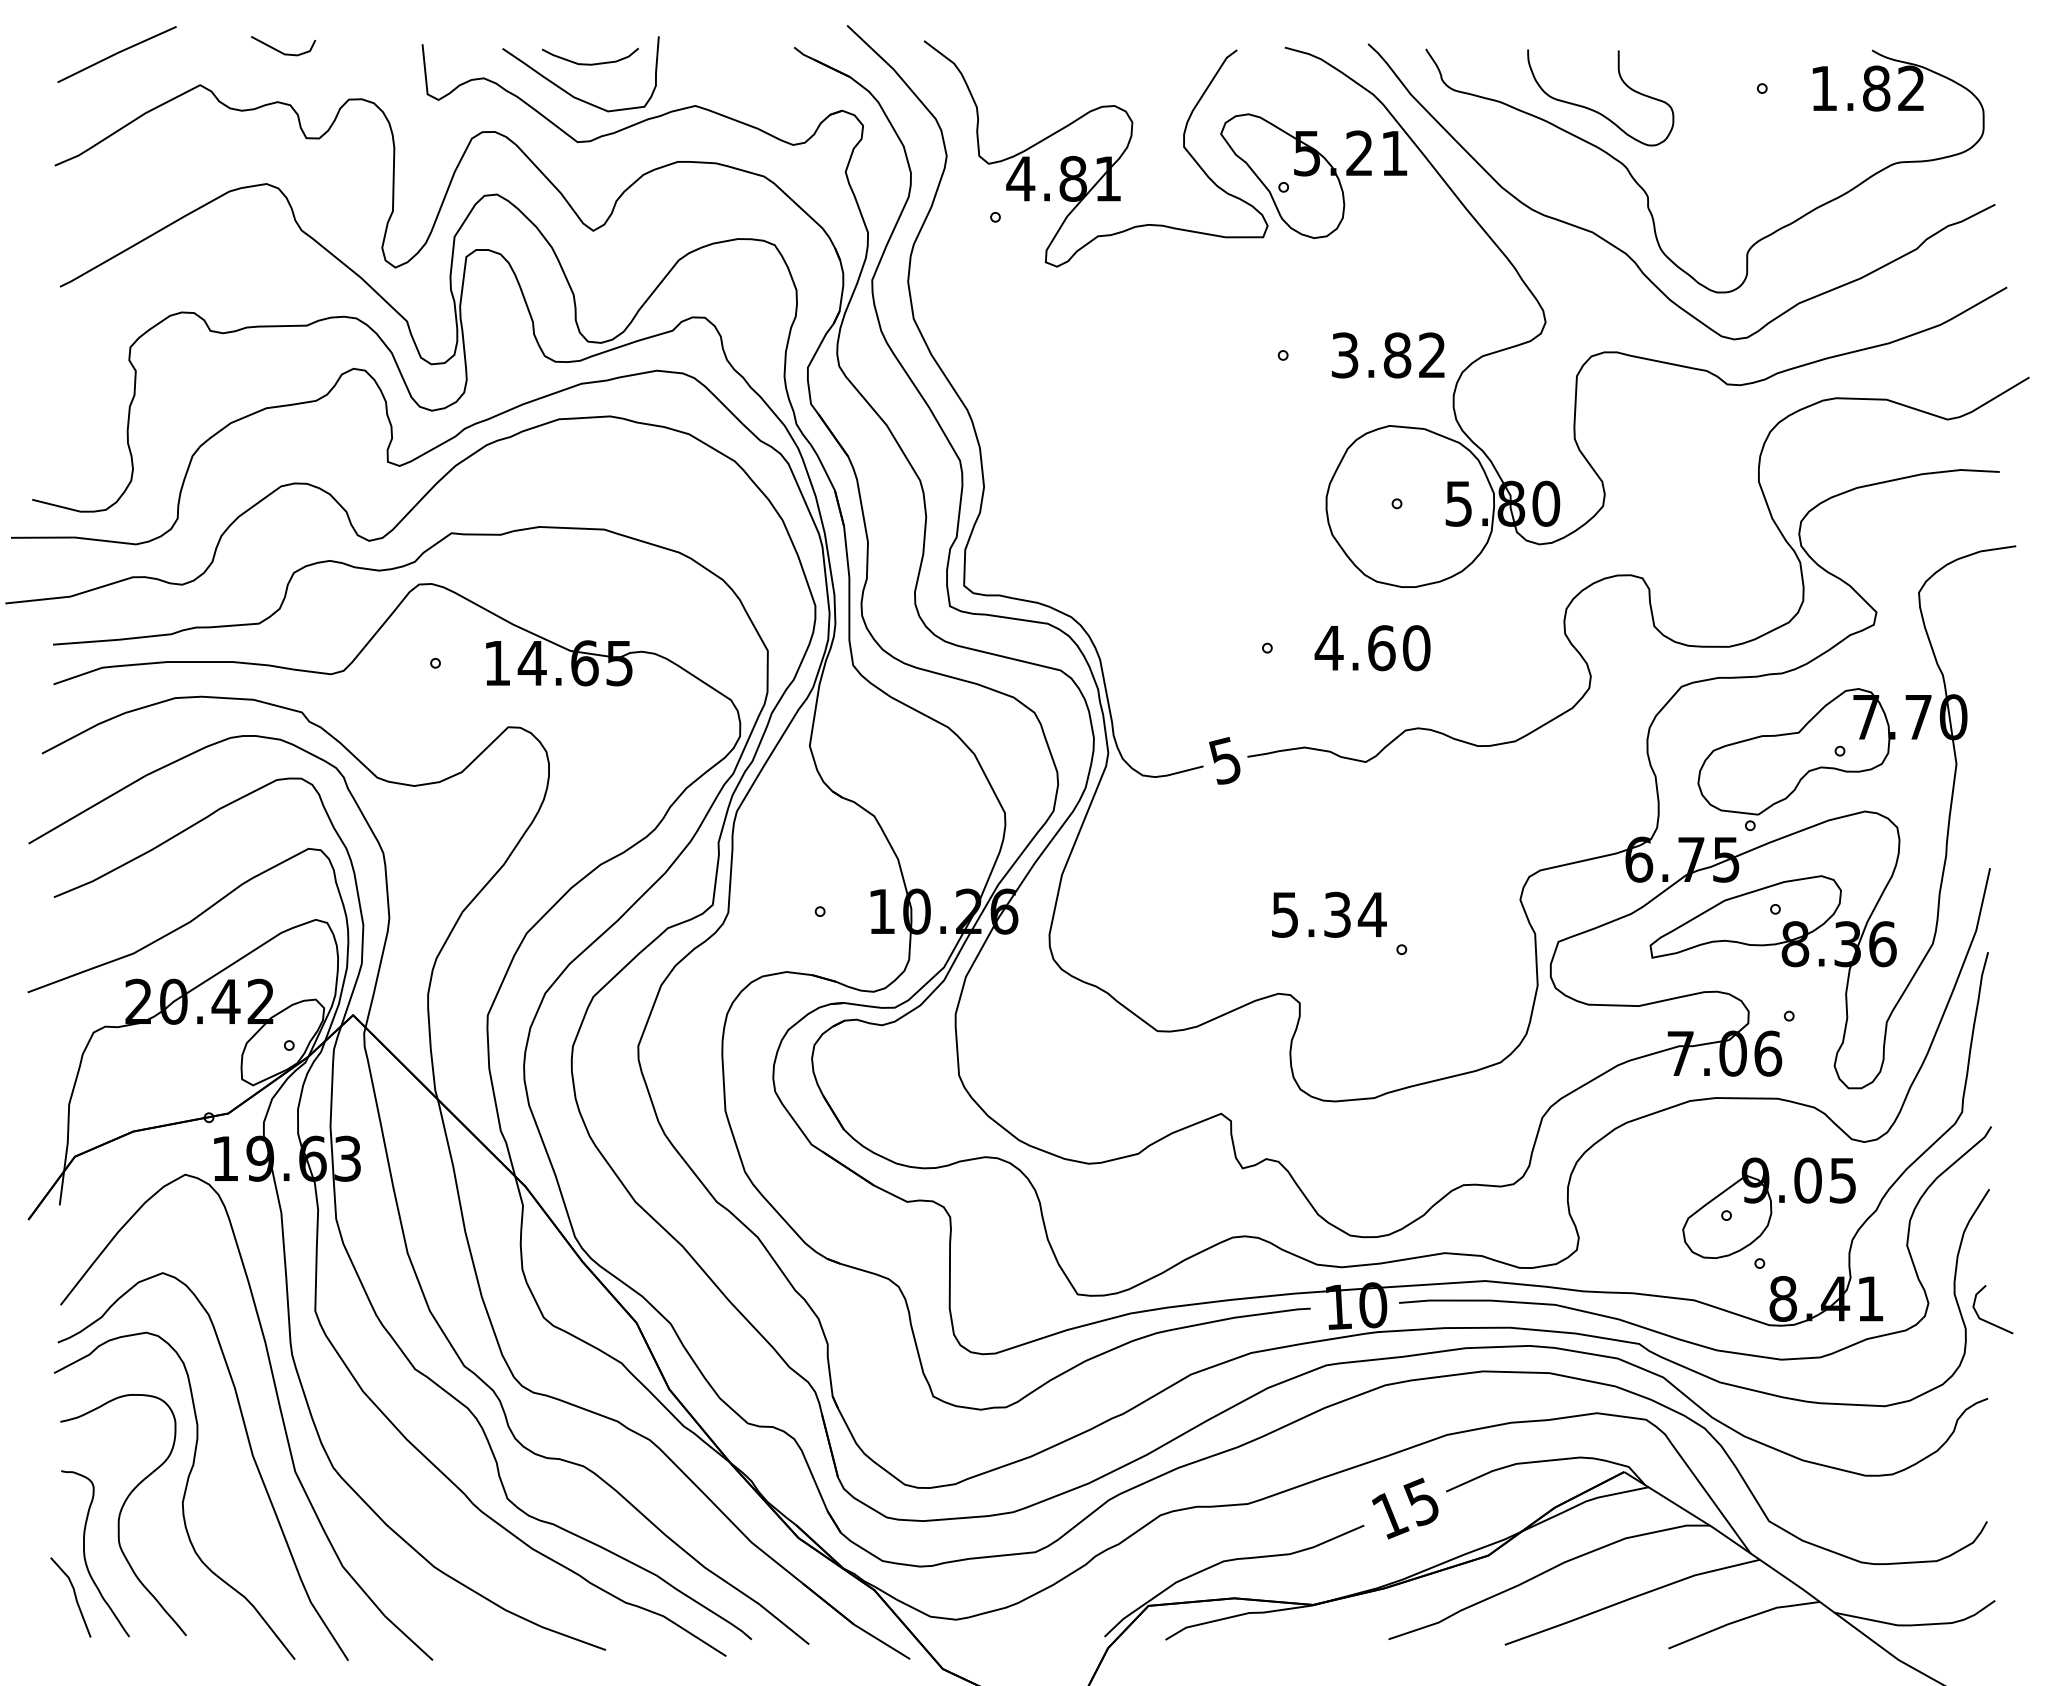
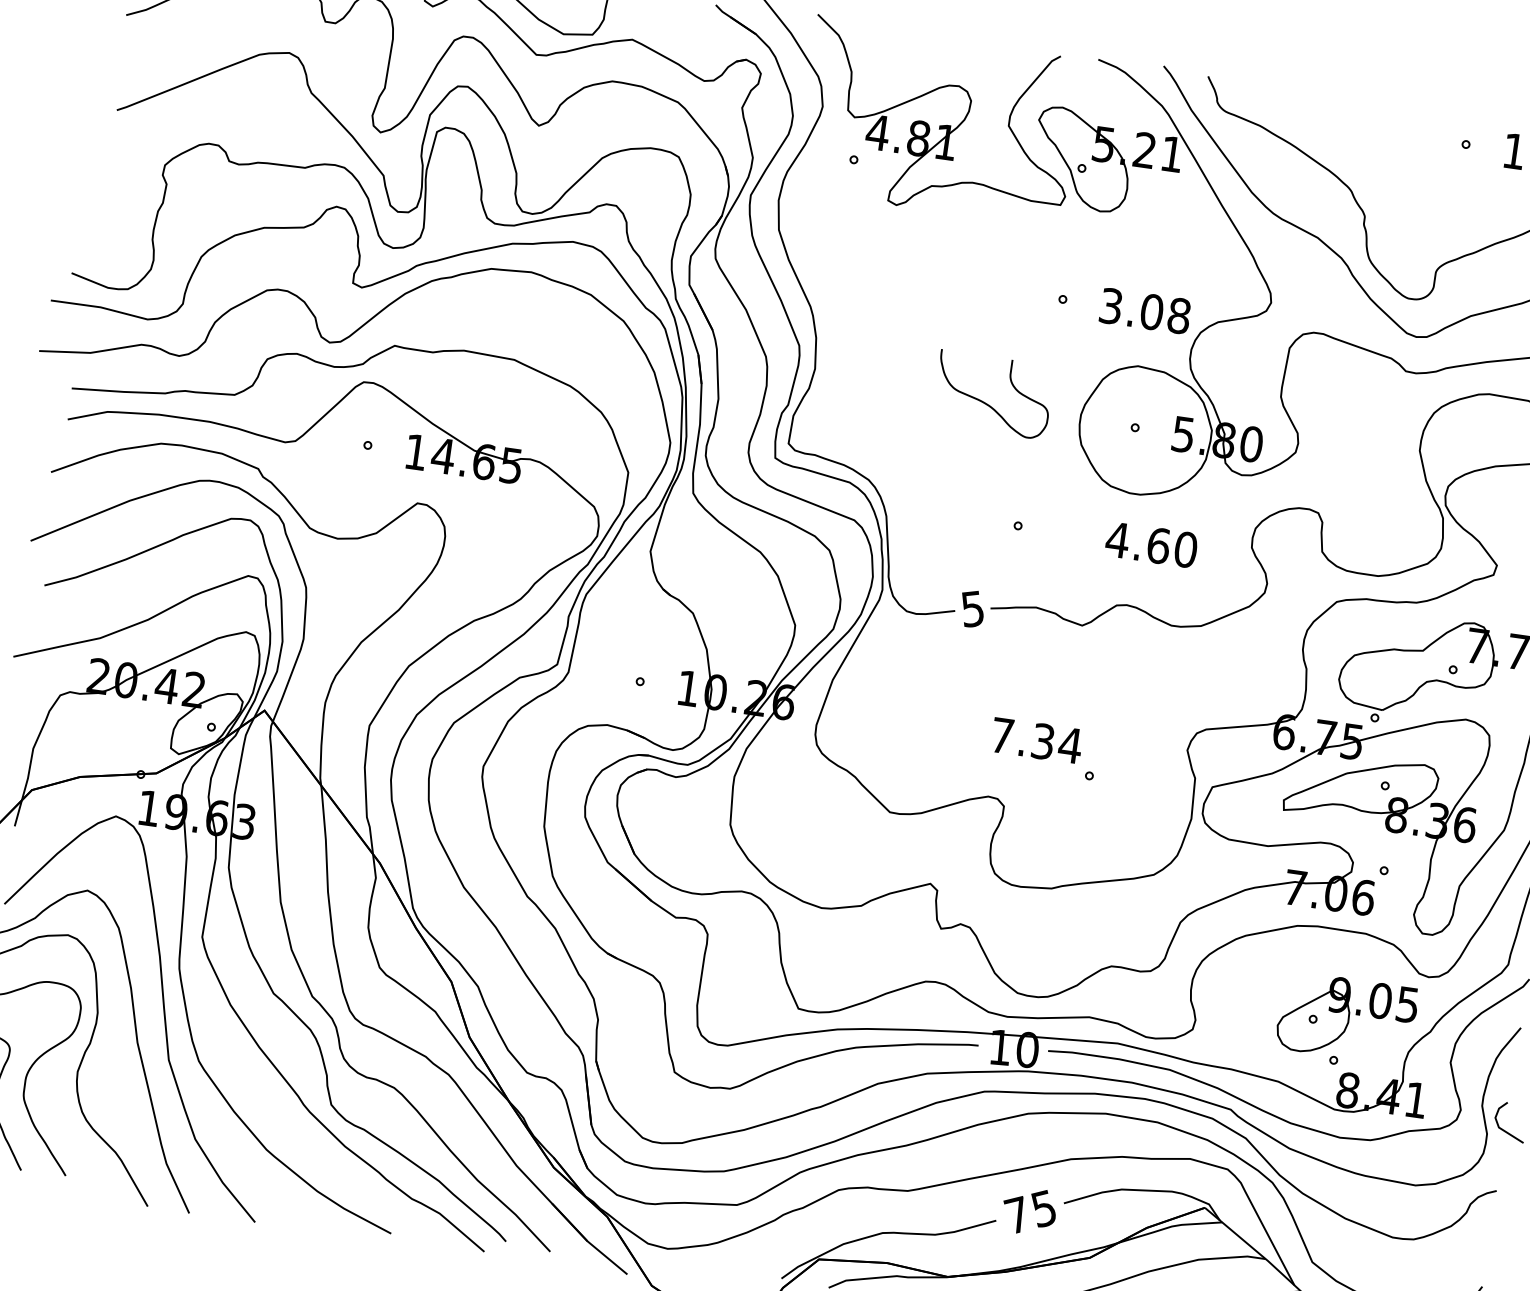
curve: (1593, 109) -> (986, 403), moved
text: (1414, 355) -> (1165, 314), 3.82 -> 3.08
text: (1372, 648) -> (1151, 545), moved
text: (1285, 914) -> (1002, 735), 5.34 -> 7.34
text: (1389, 1514) -> (1017, 1214), 15 -> 75

